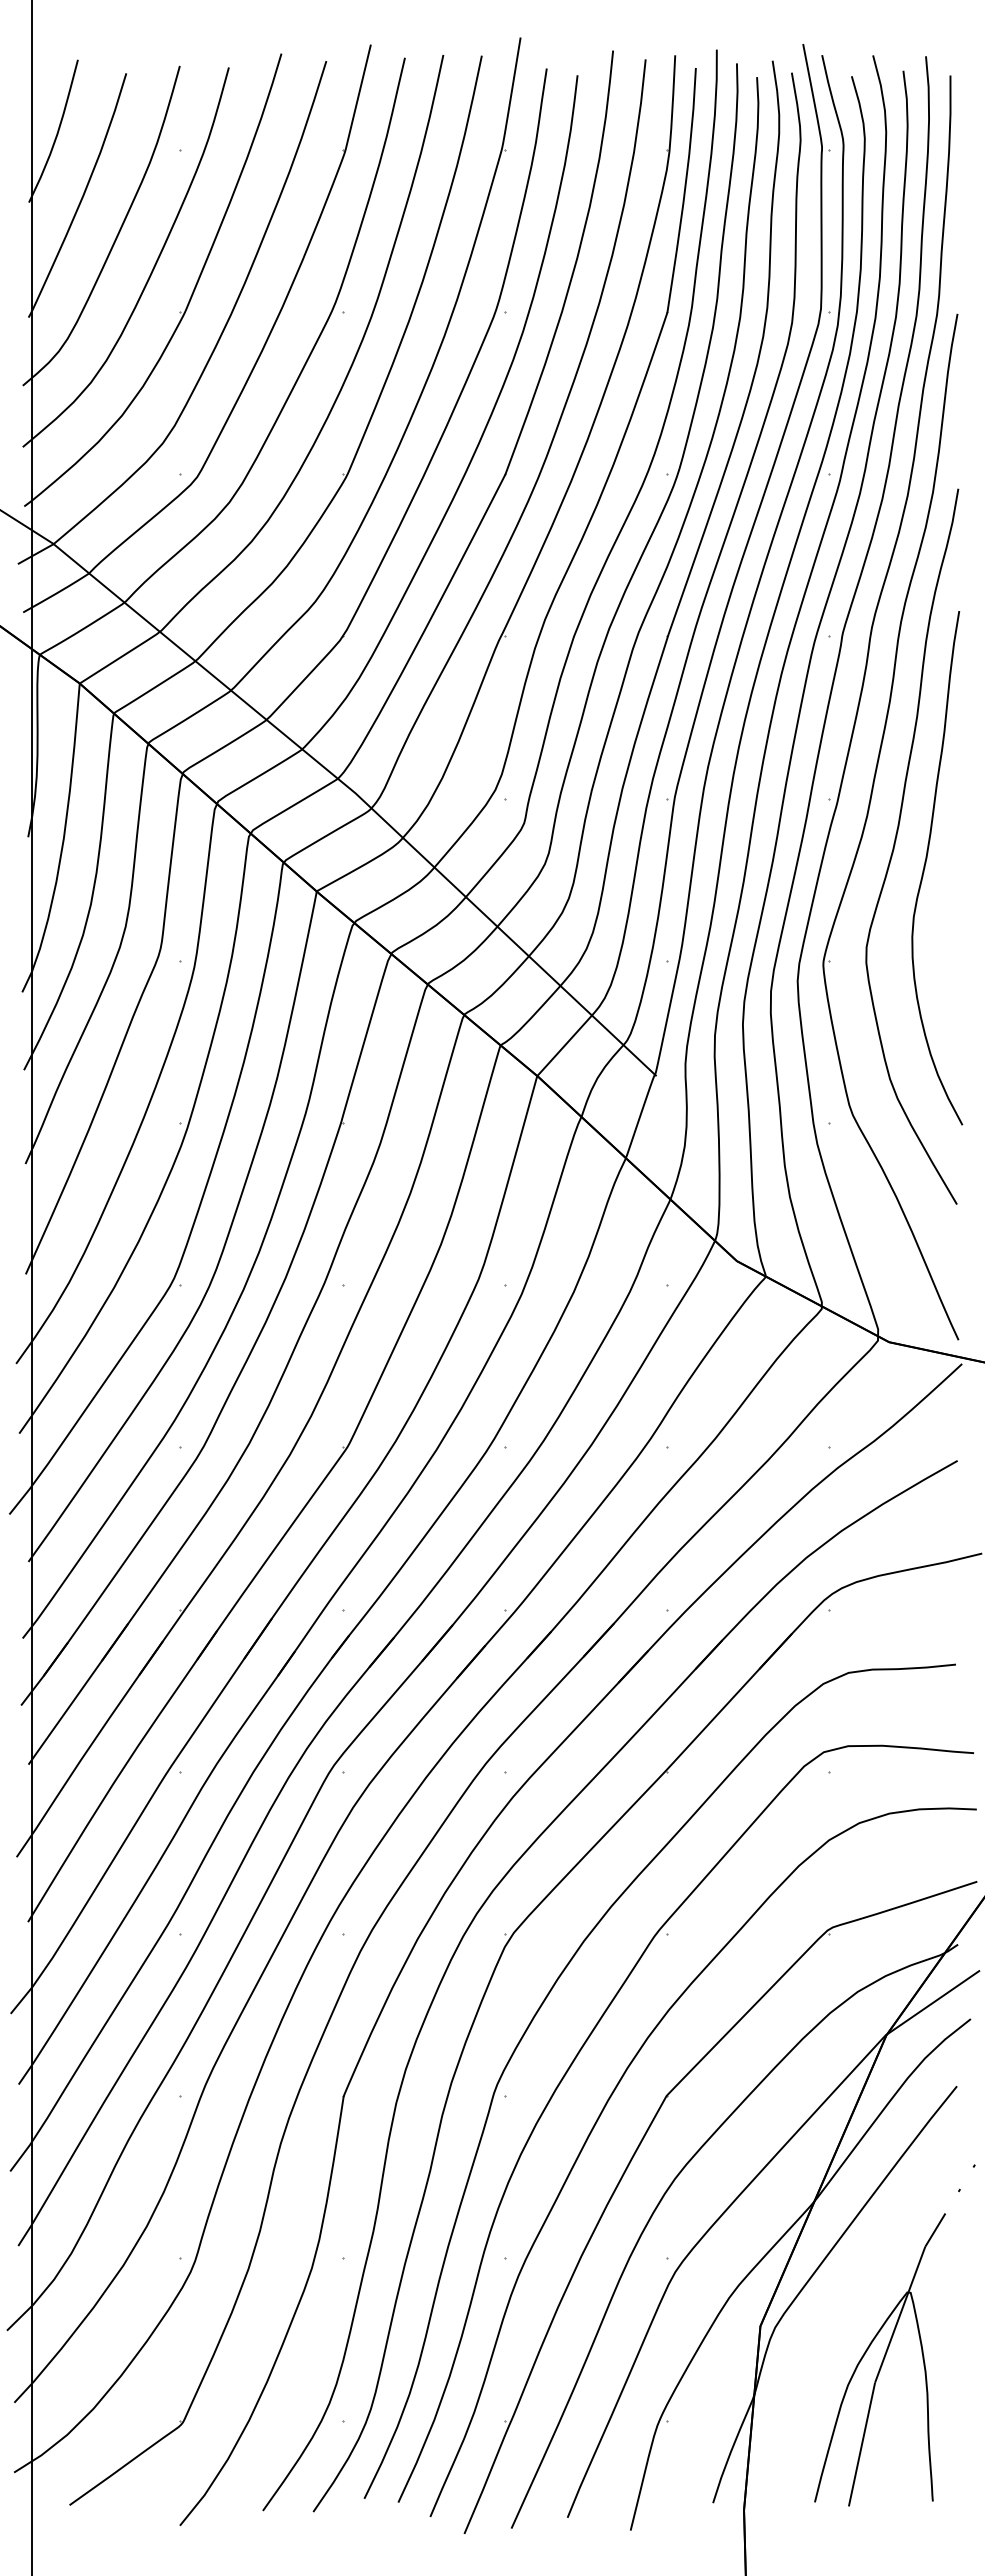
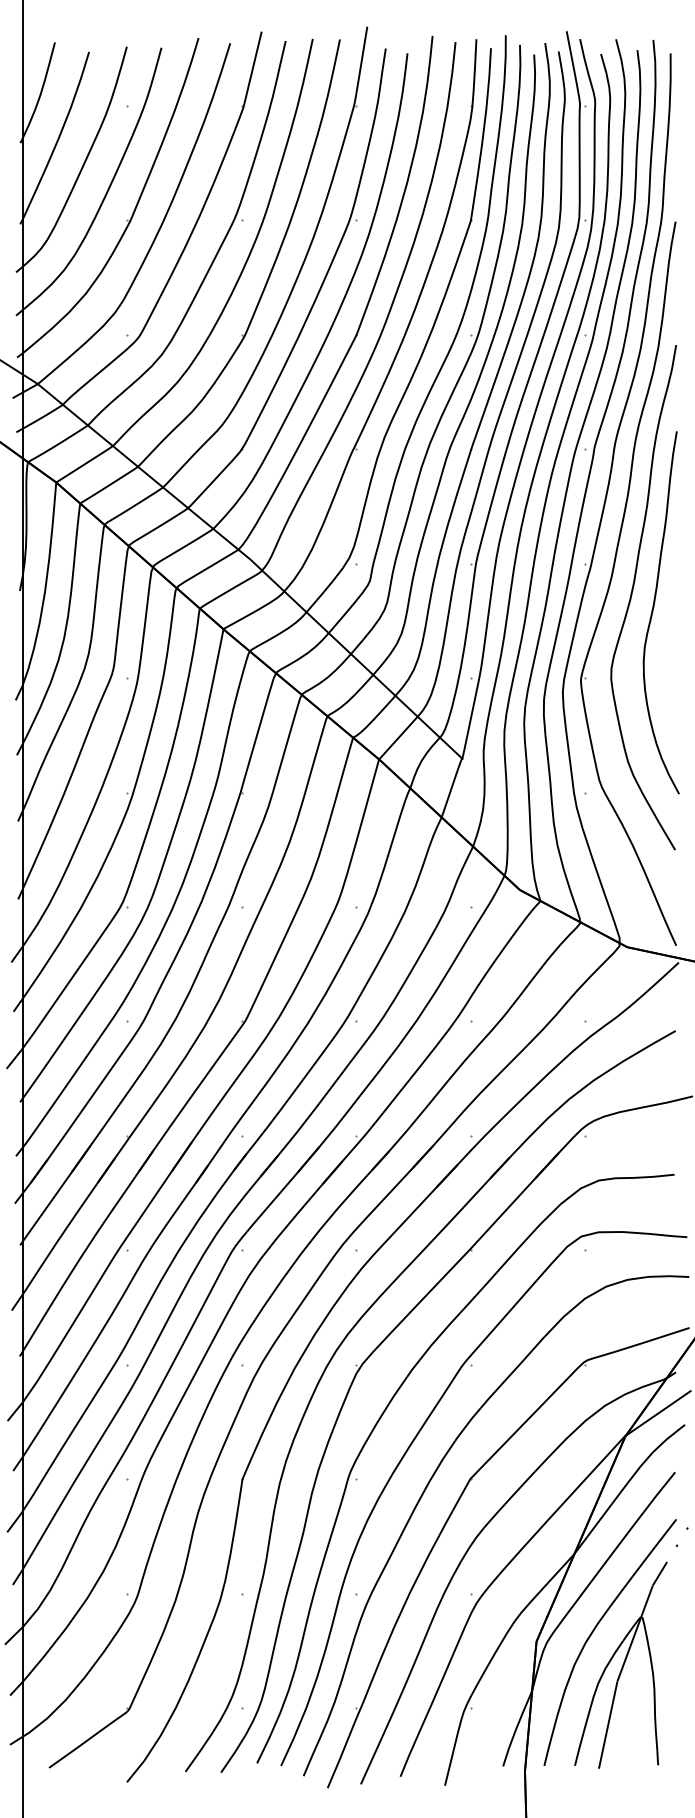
curve: (839, 2315) -> (592, 1634), added

